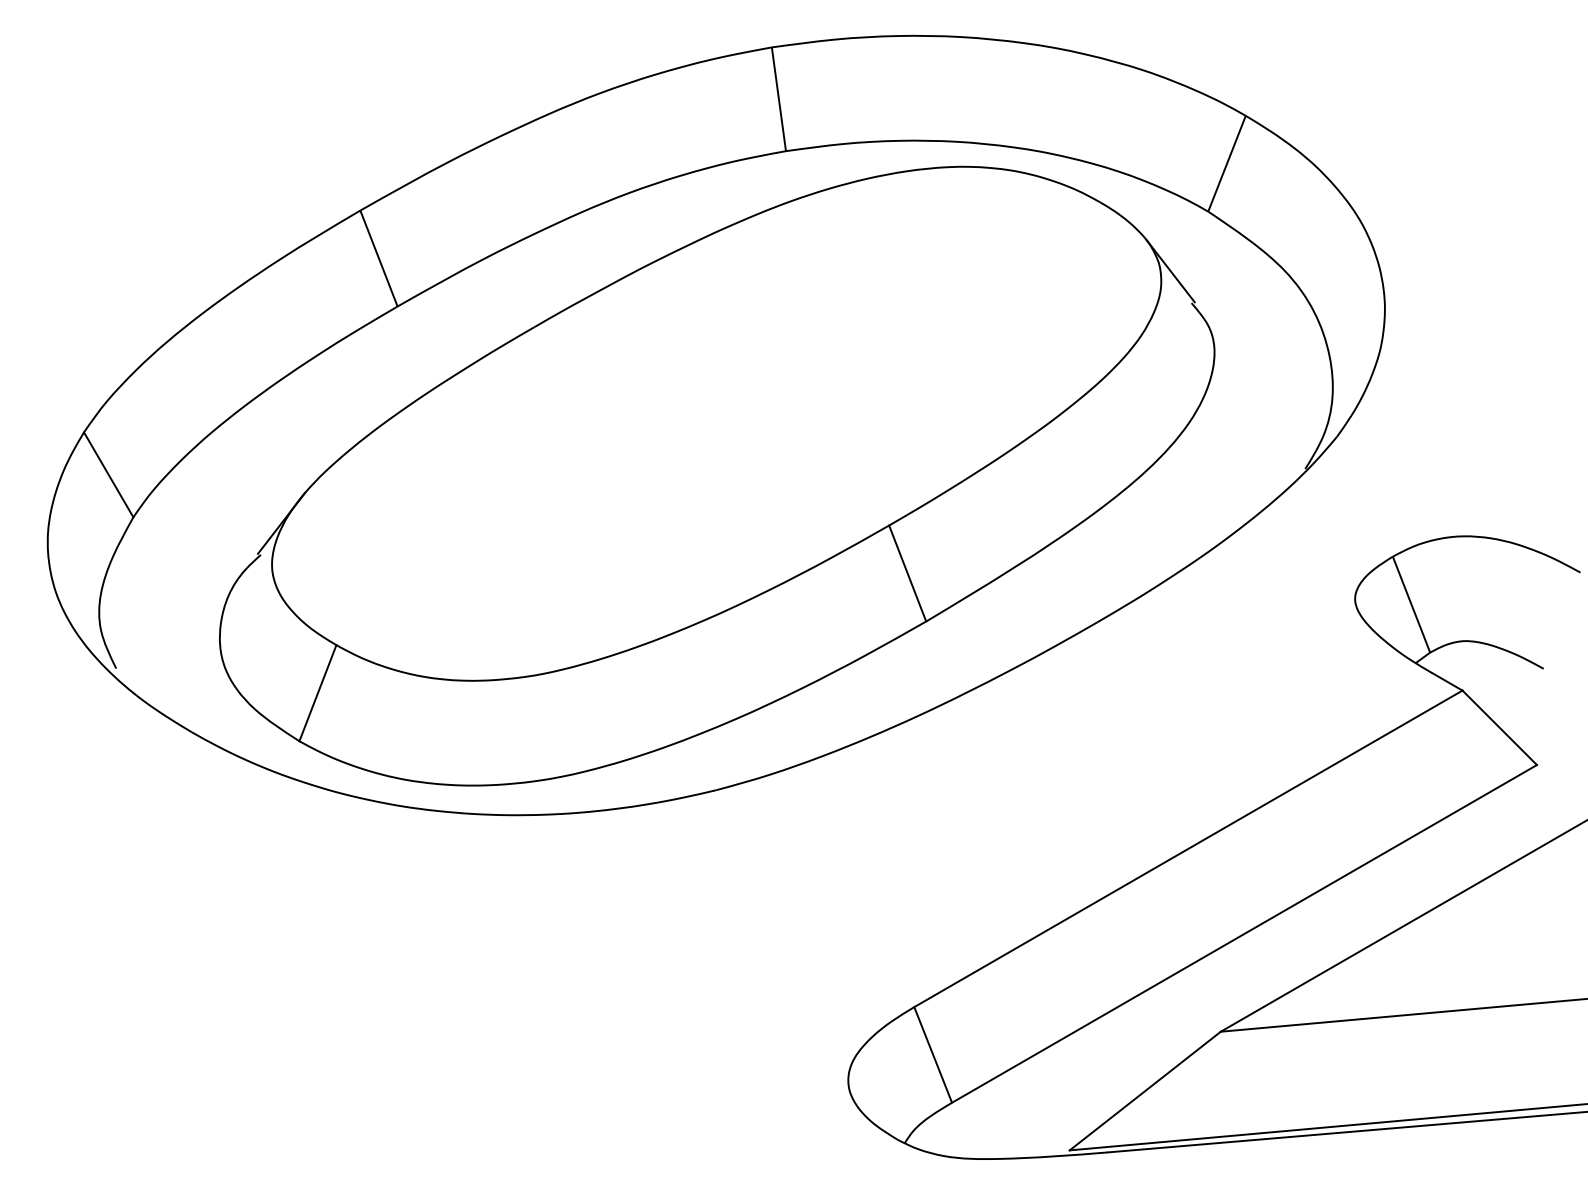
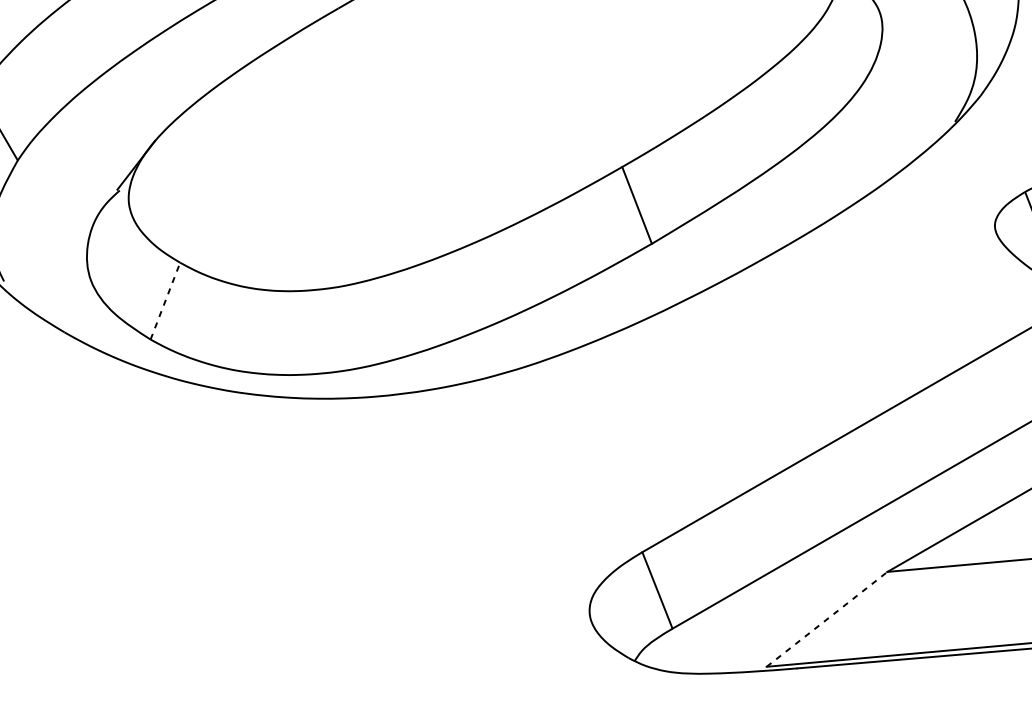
line: (318, 692) -> (165, 300), solid -> dashed
line: (1145, 1090) -> (827, 618), solid -> dashed

